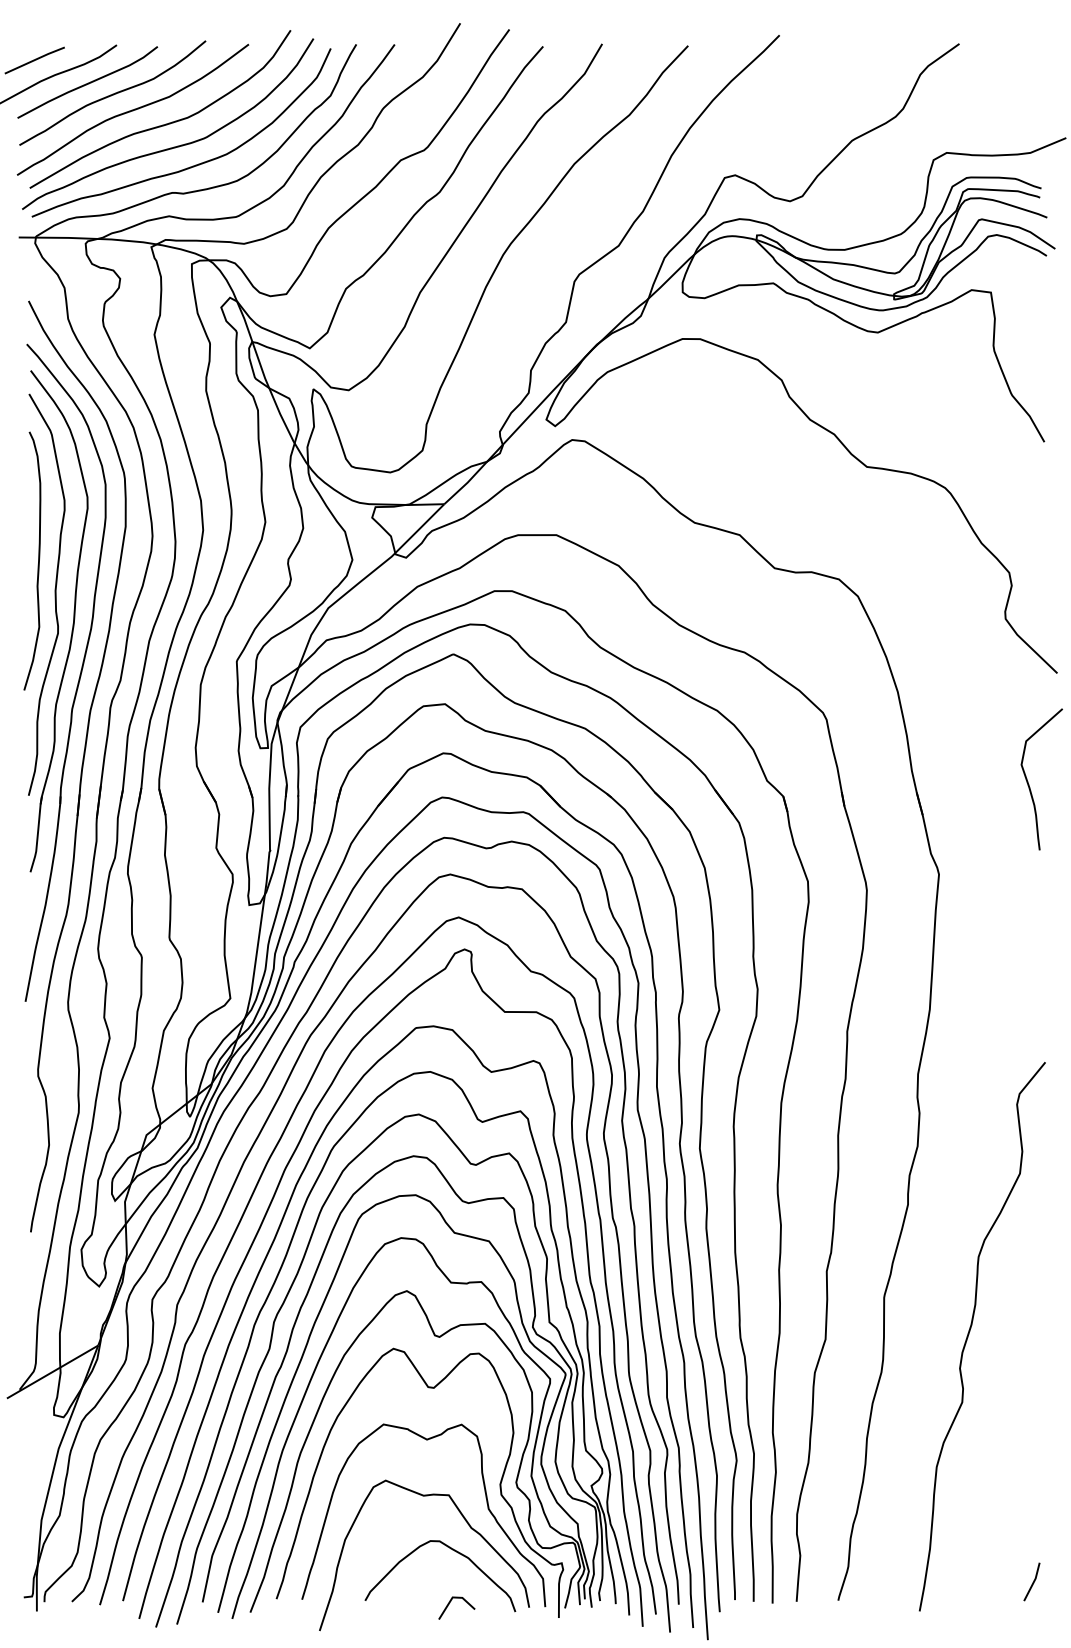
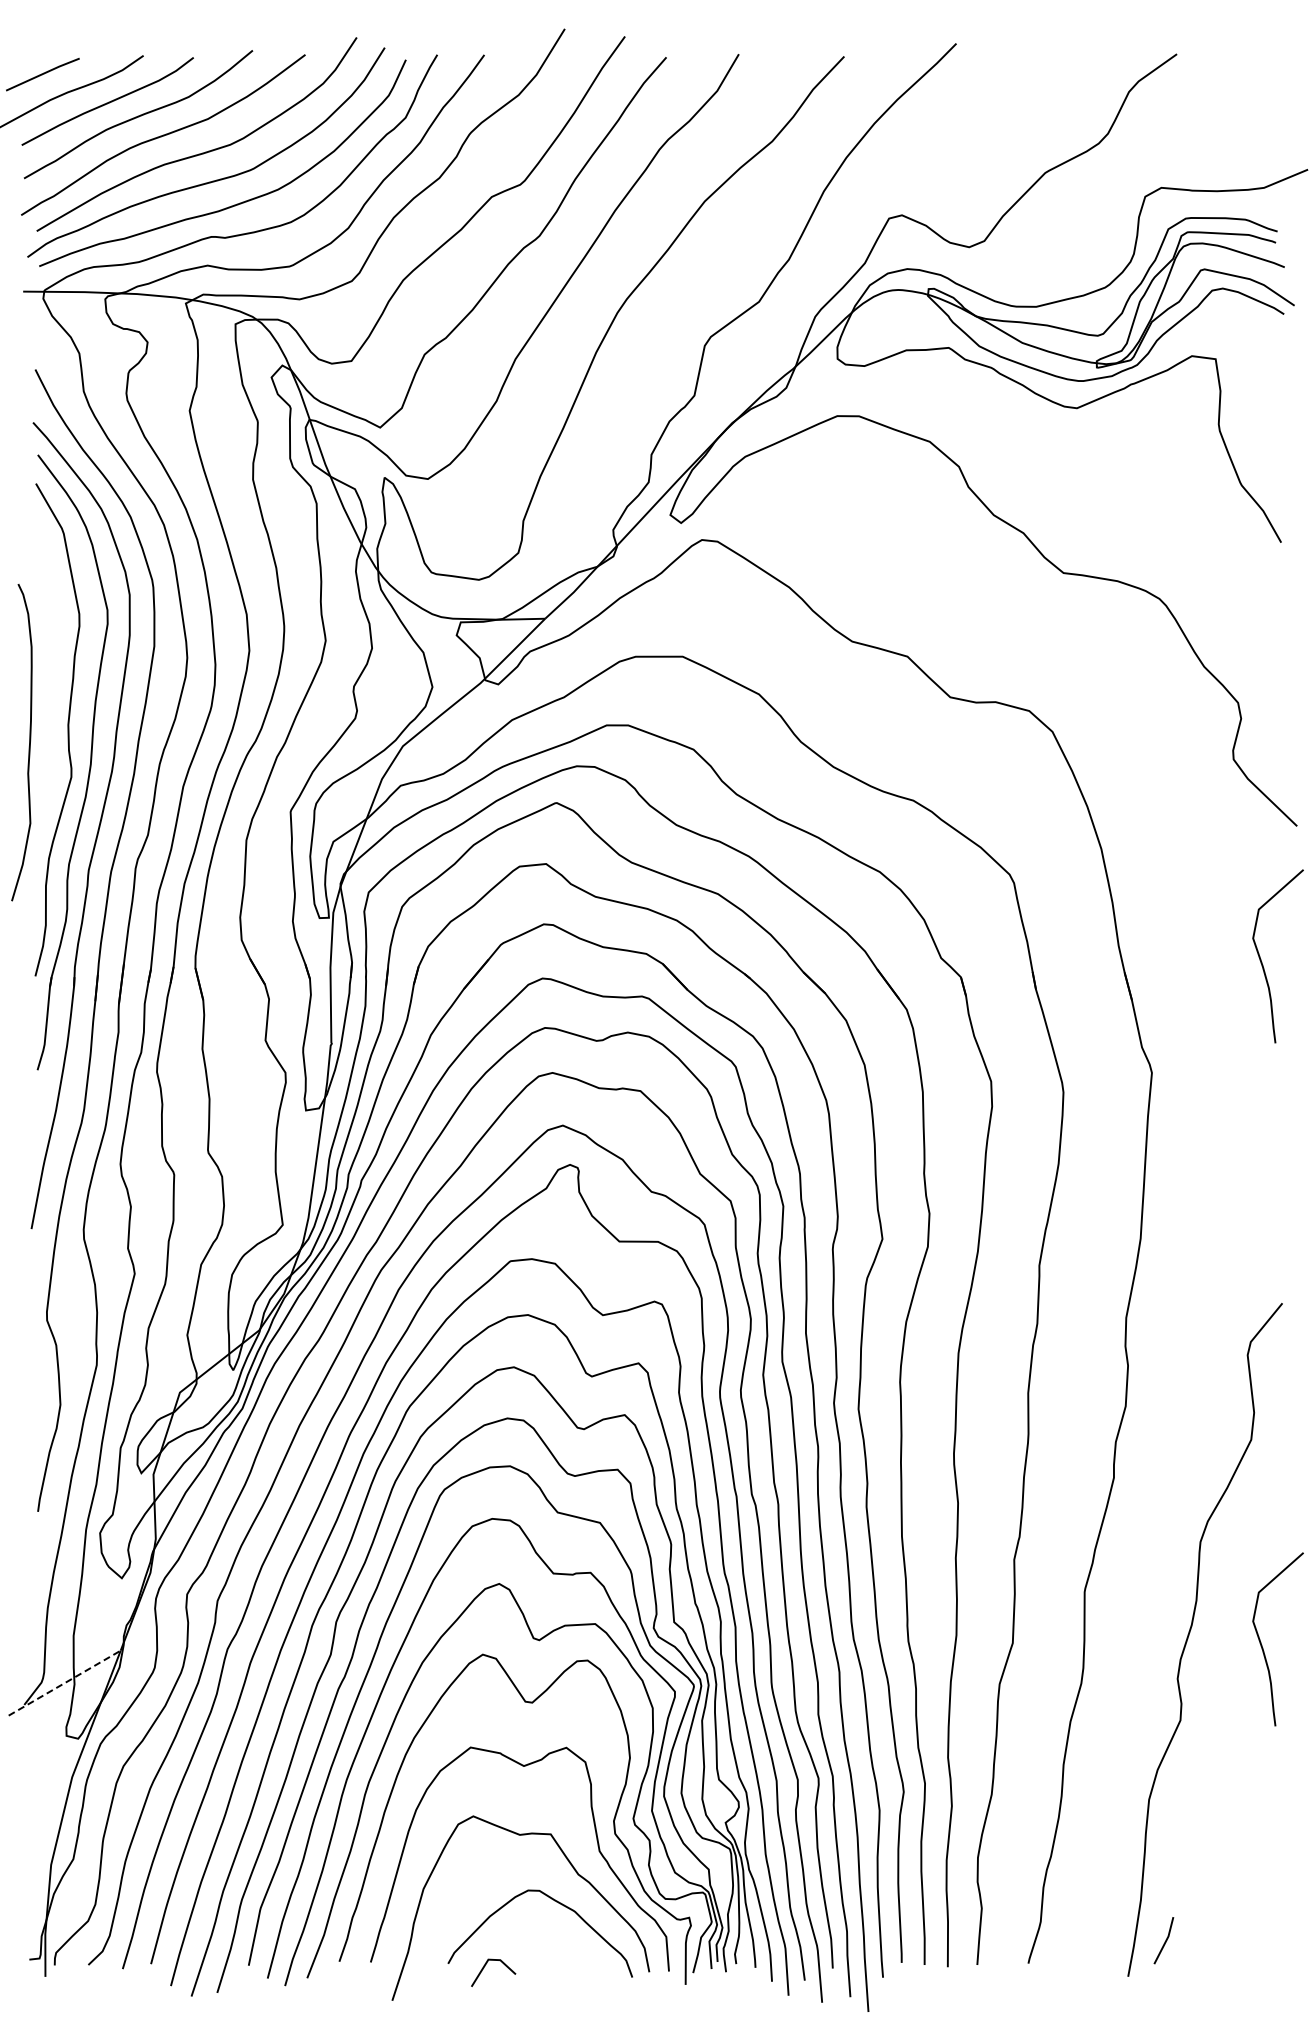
curve: (38, 561) -> (29, 742), moved
curve: (1029, 1341) -> (1262, 1645), added
line: (52, 1372) -> (64, 1683), solid -> dashed
line: (1032, 1582) -> (1164, 1941), moved
line: (449, 1604) -> (484, 1968), moved

